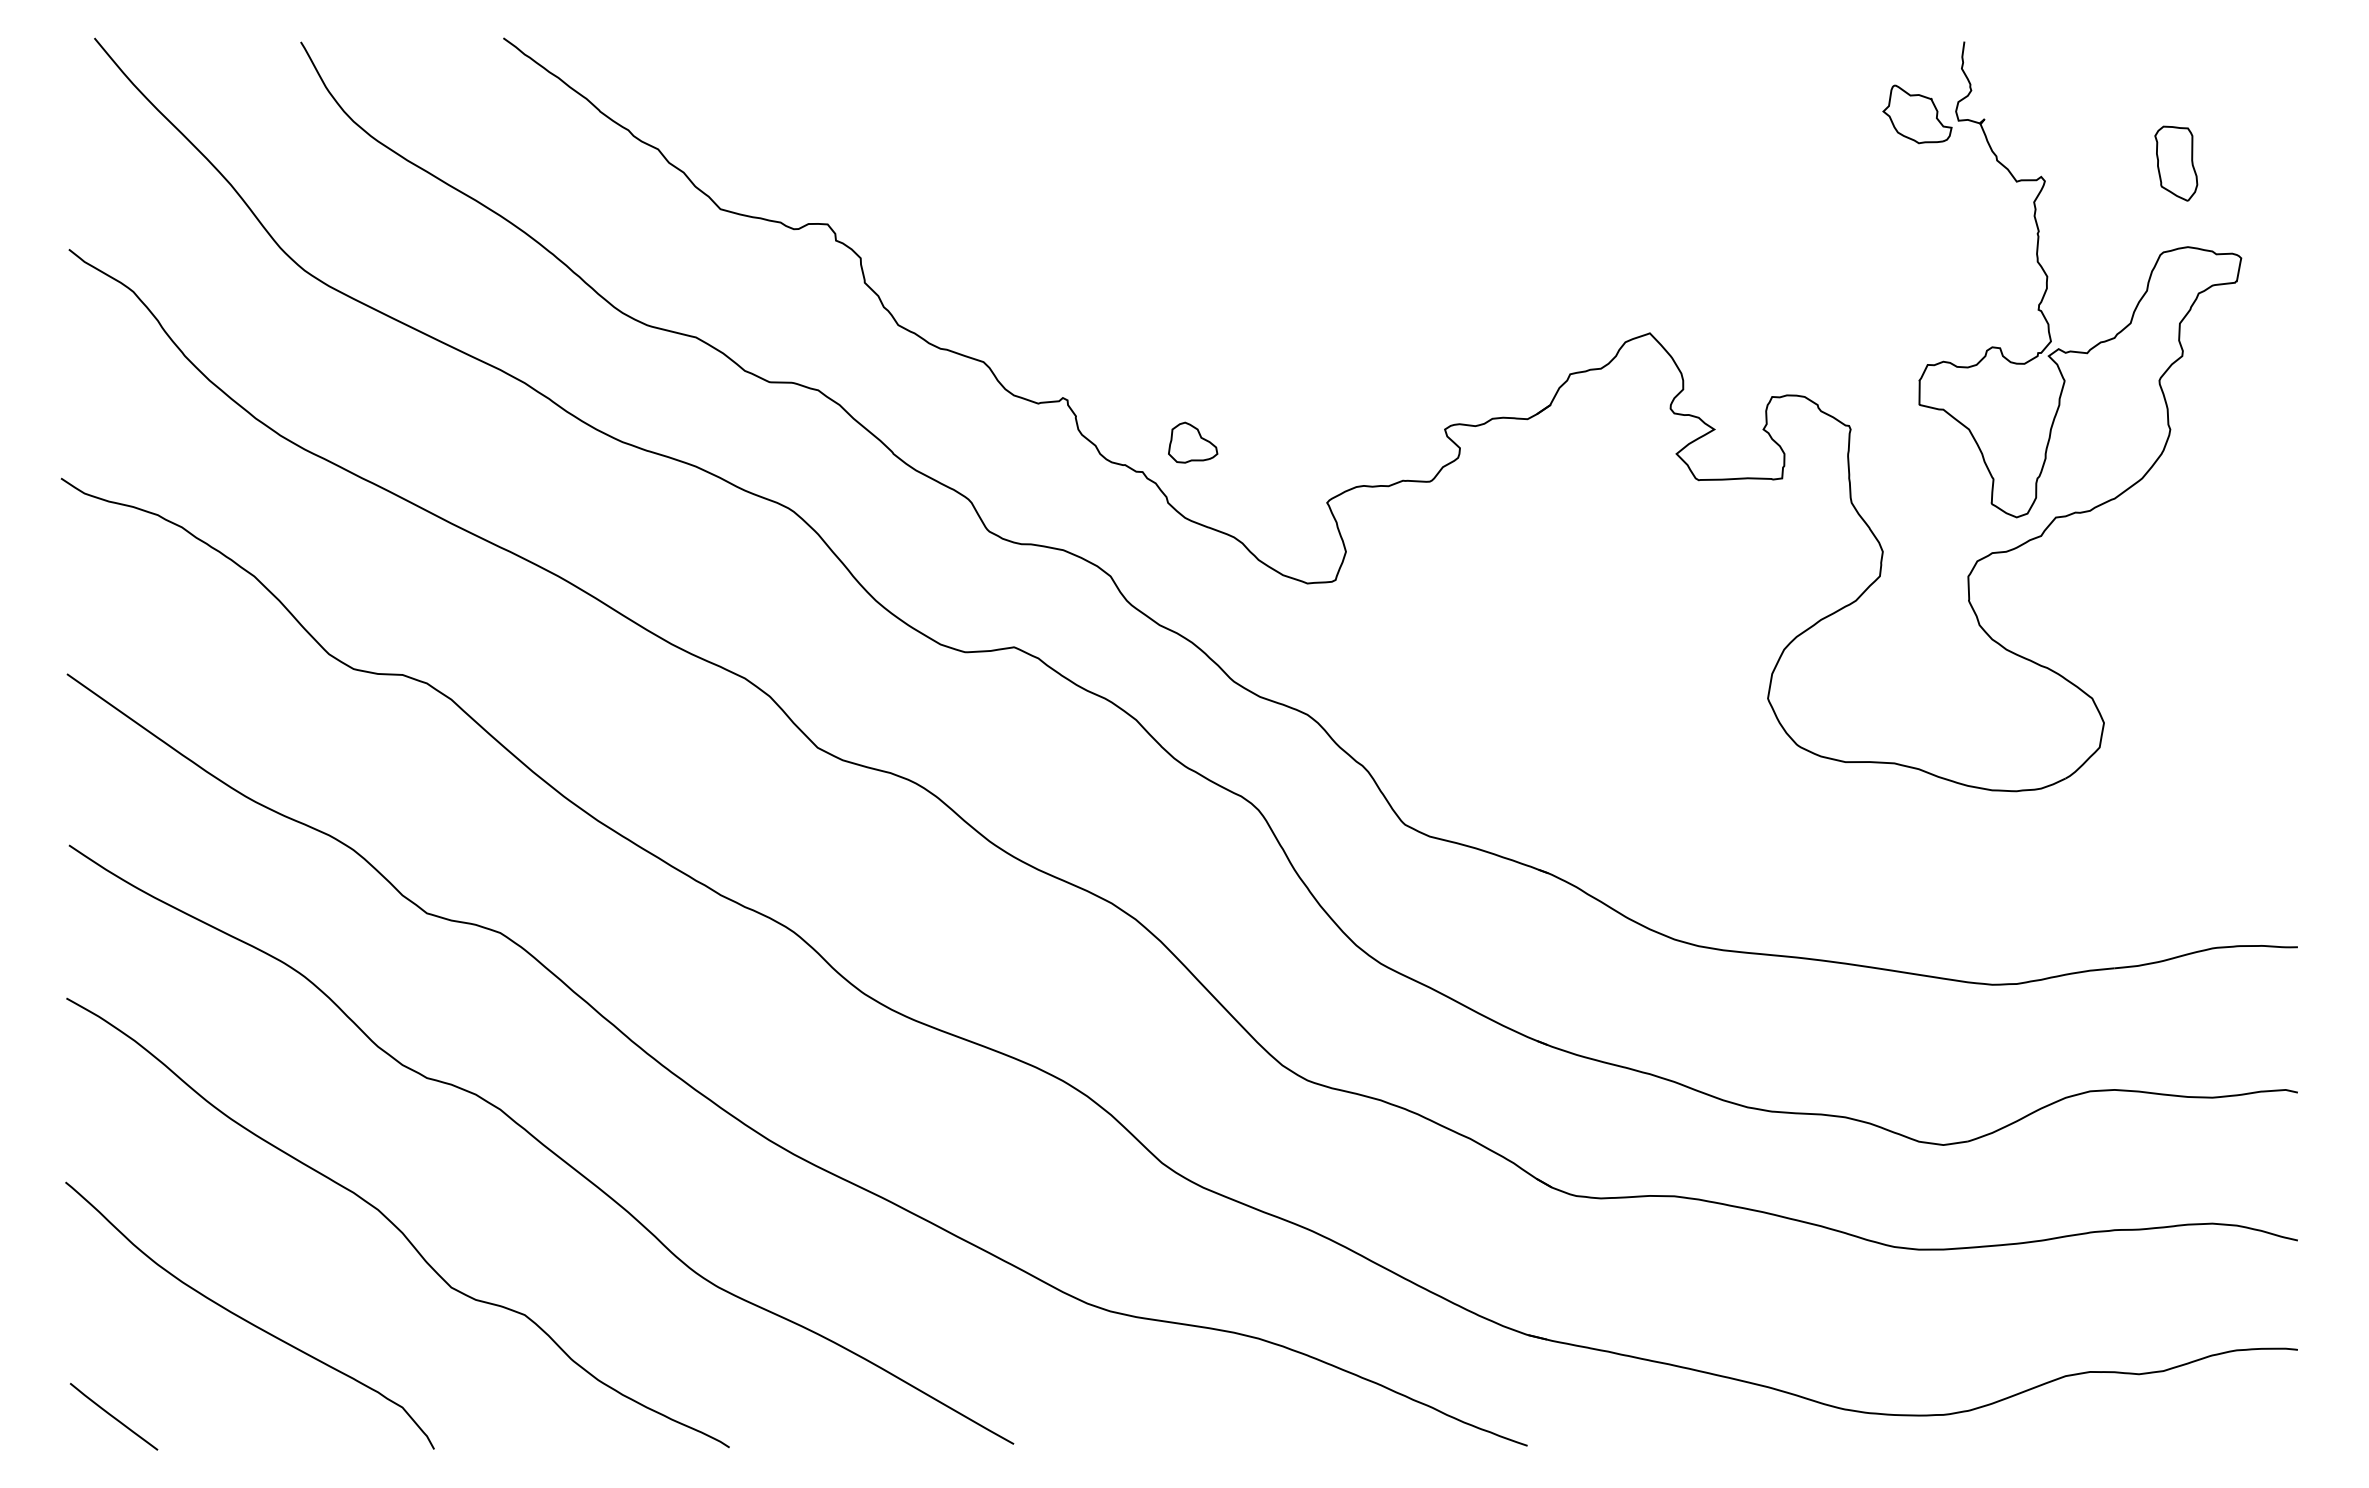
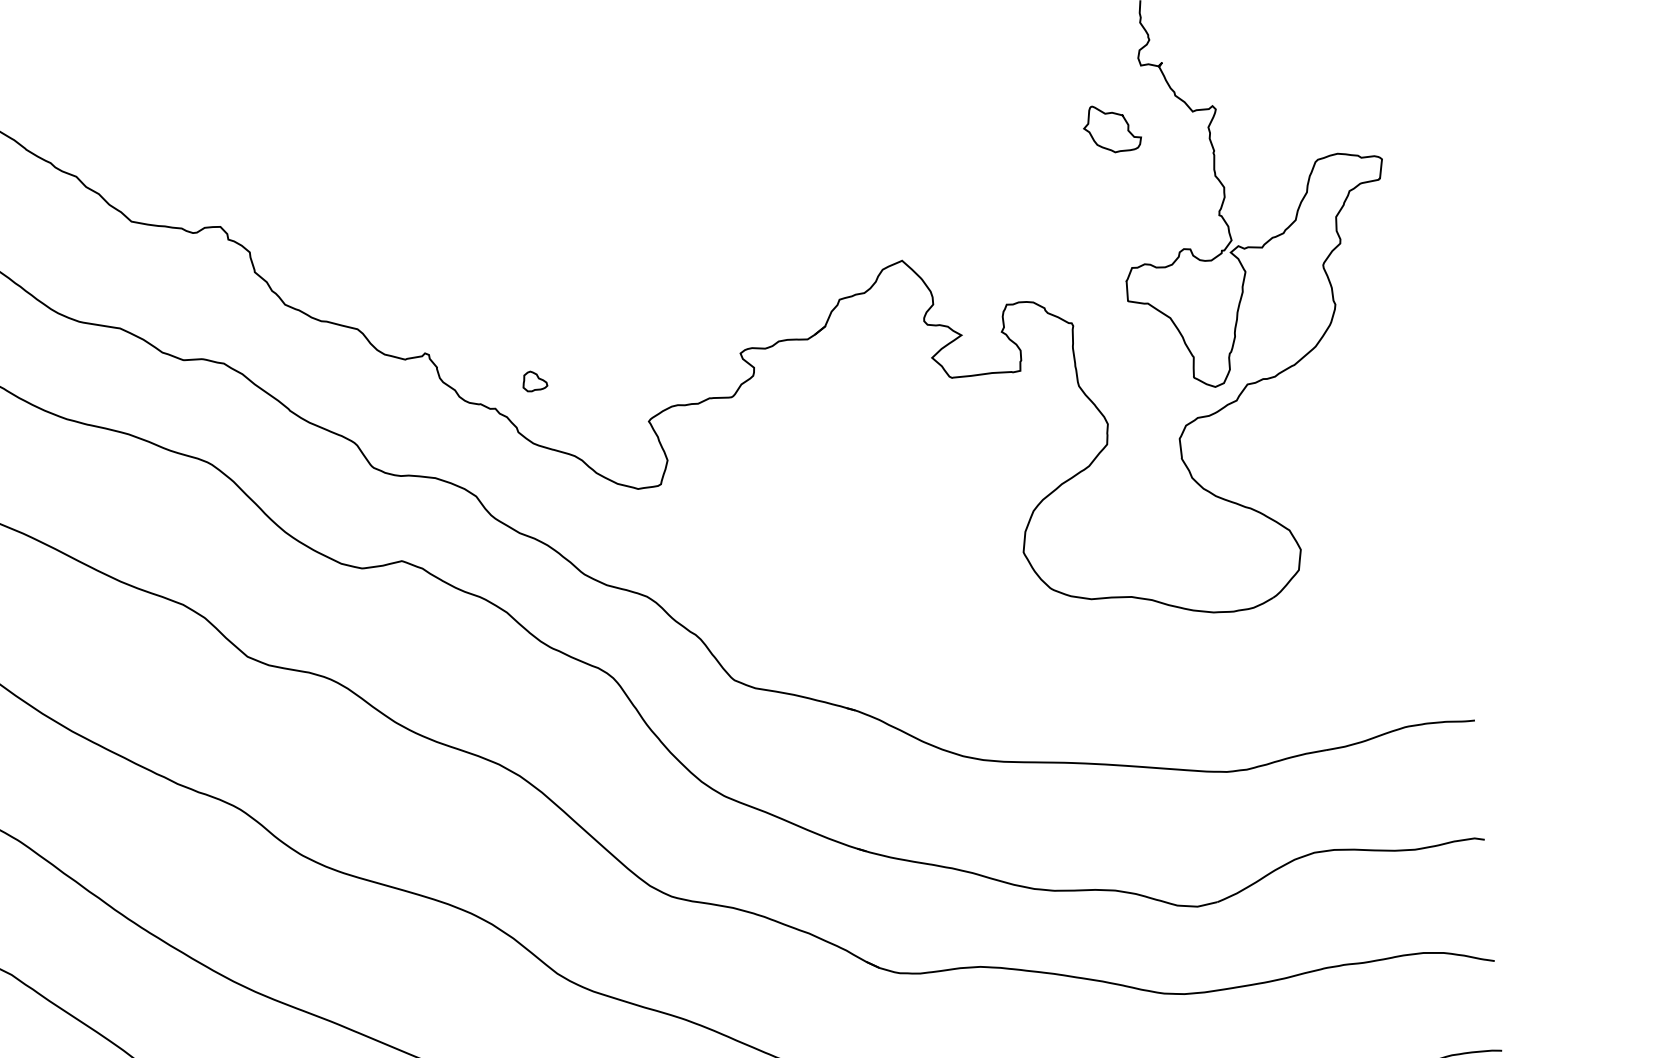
part: (1917, 114) -> (1112, 128), moved
part: (2176, 163) -> (1322, 85), removed
part: (1193, 442) -> (535, 381), size x0.6

